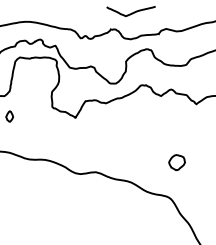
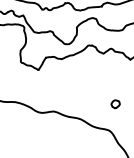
part: (176, 162) -> (115, 104), size x0.7

